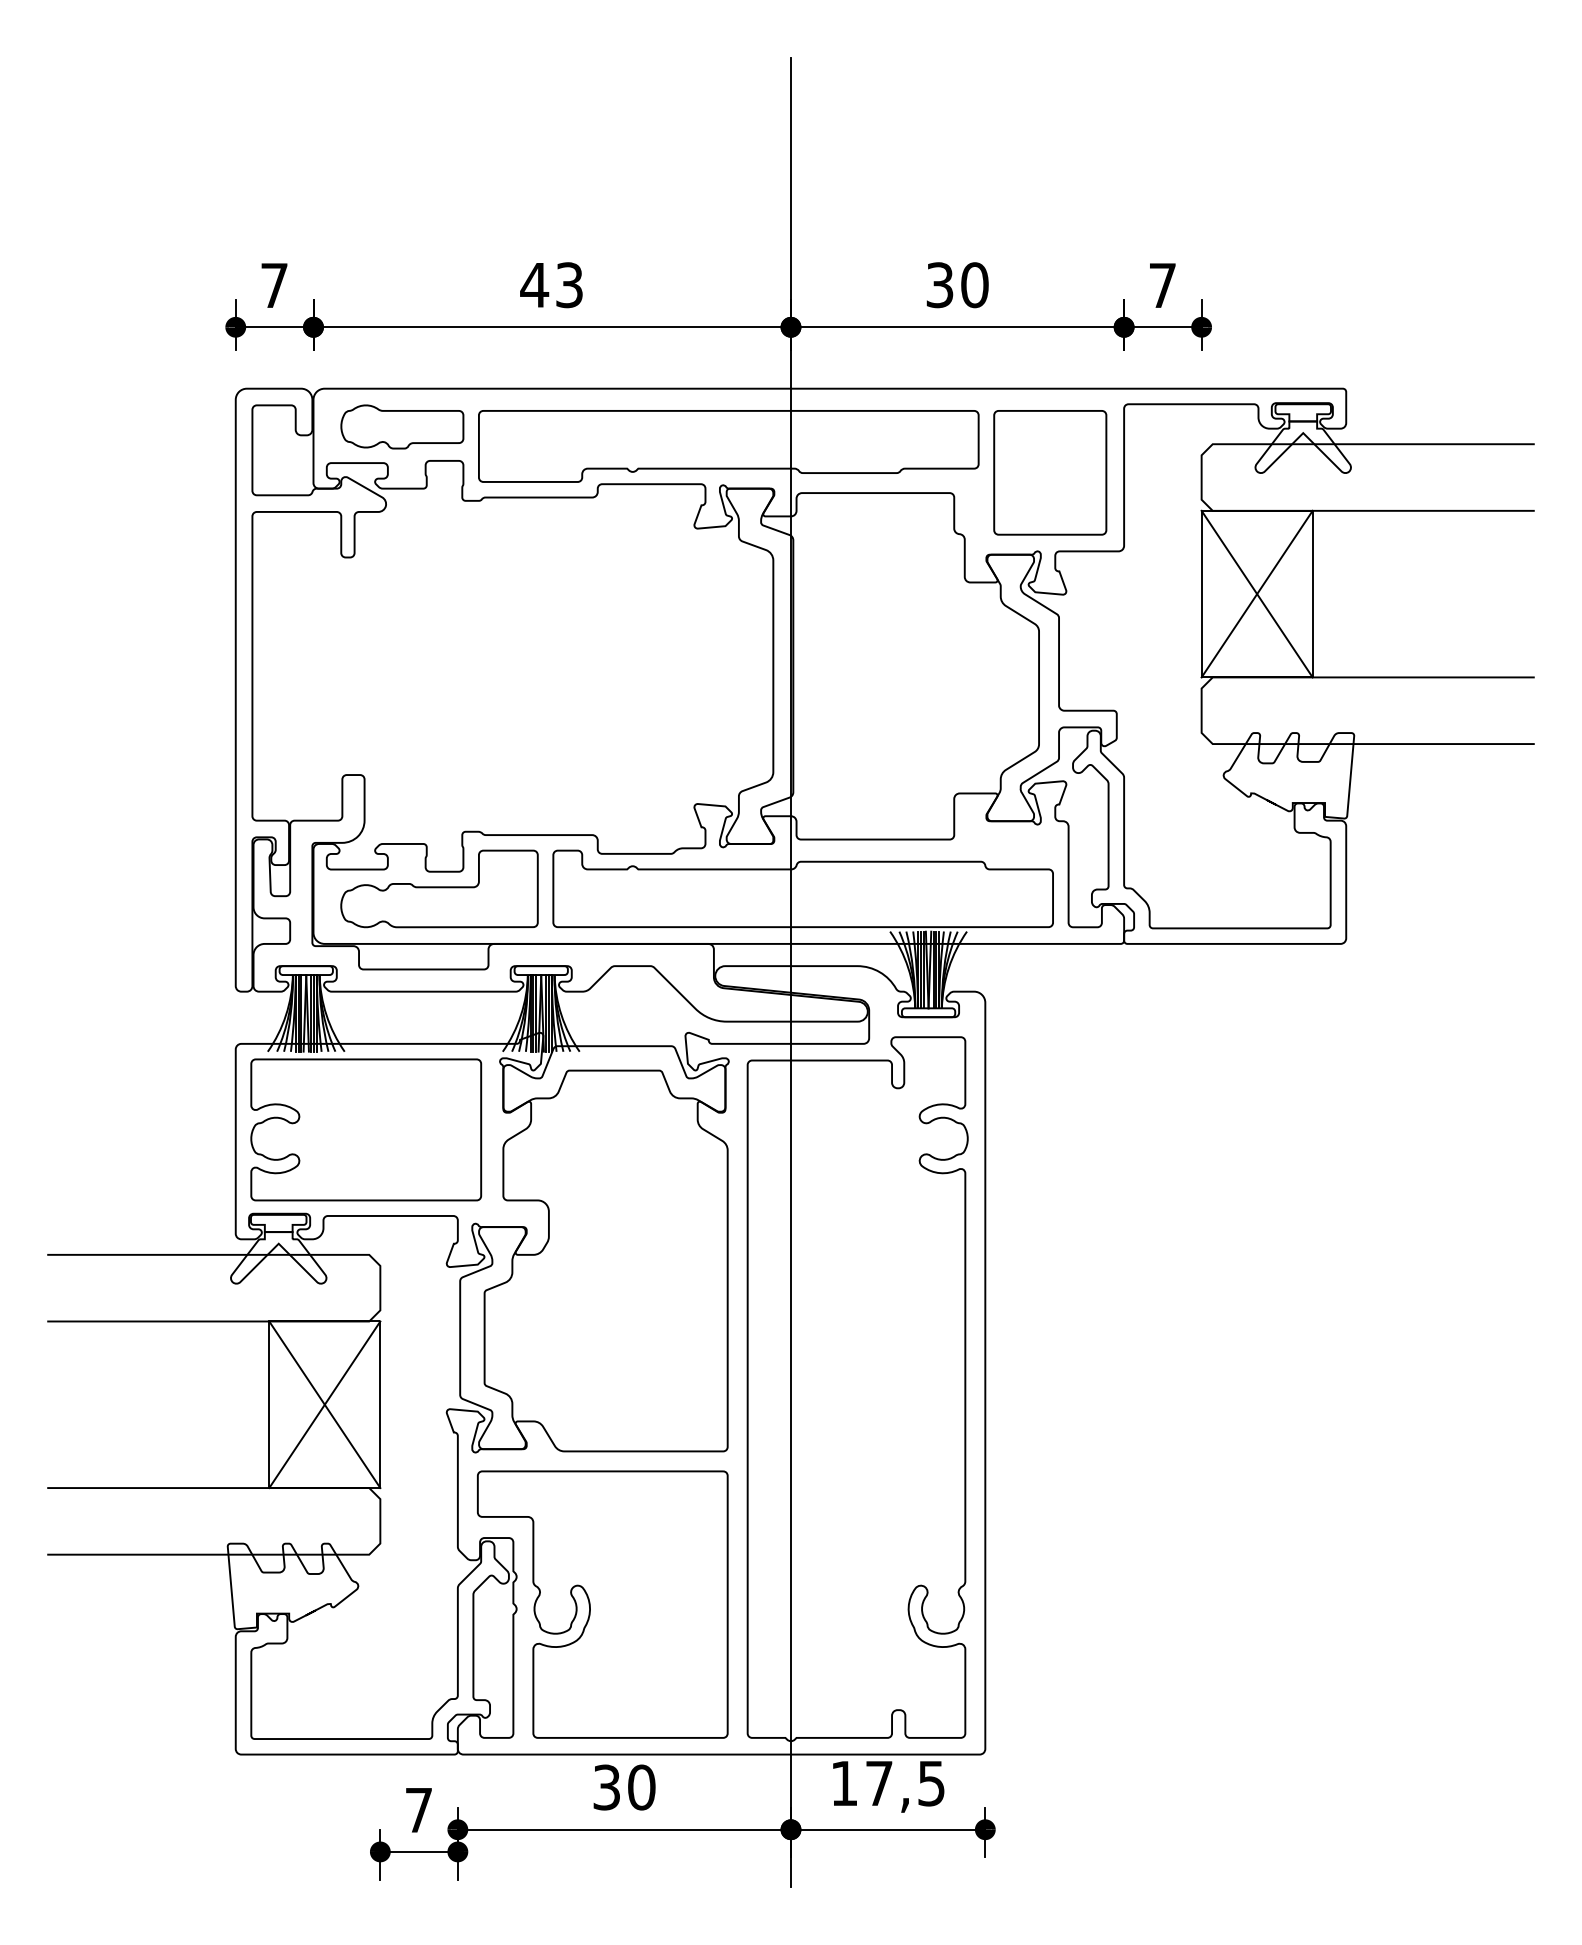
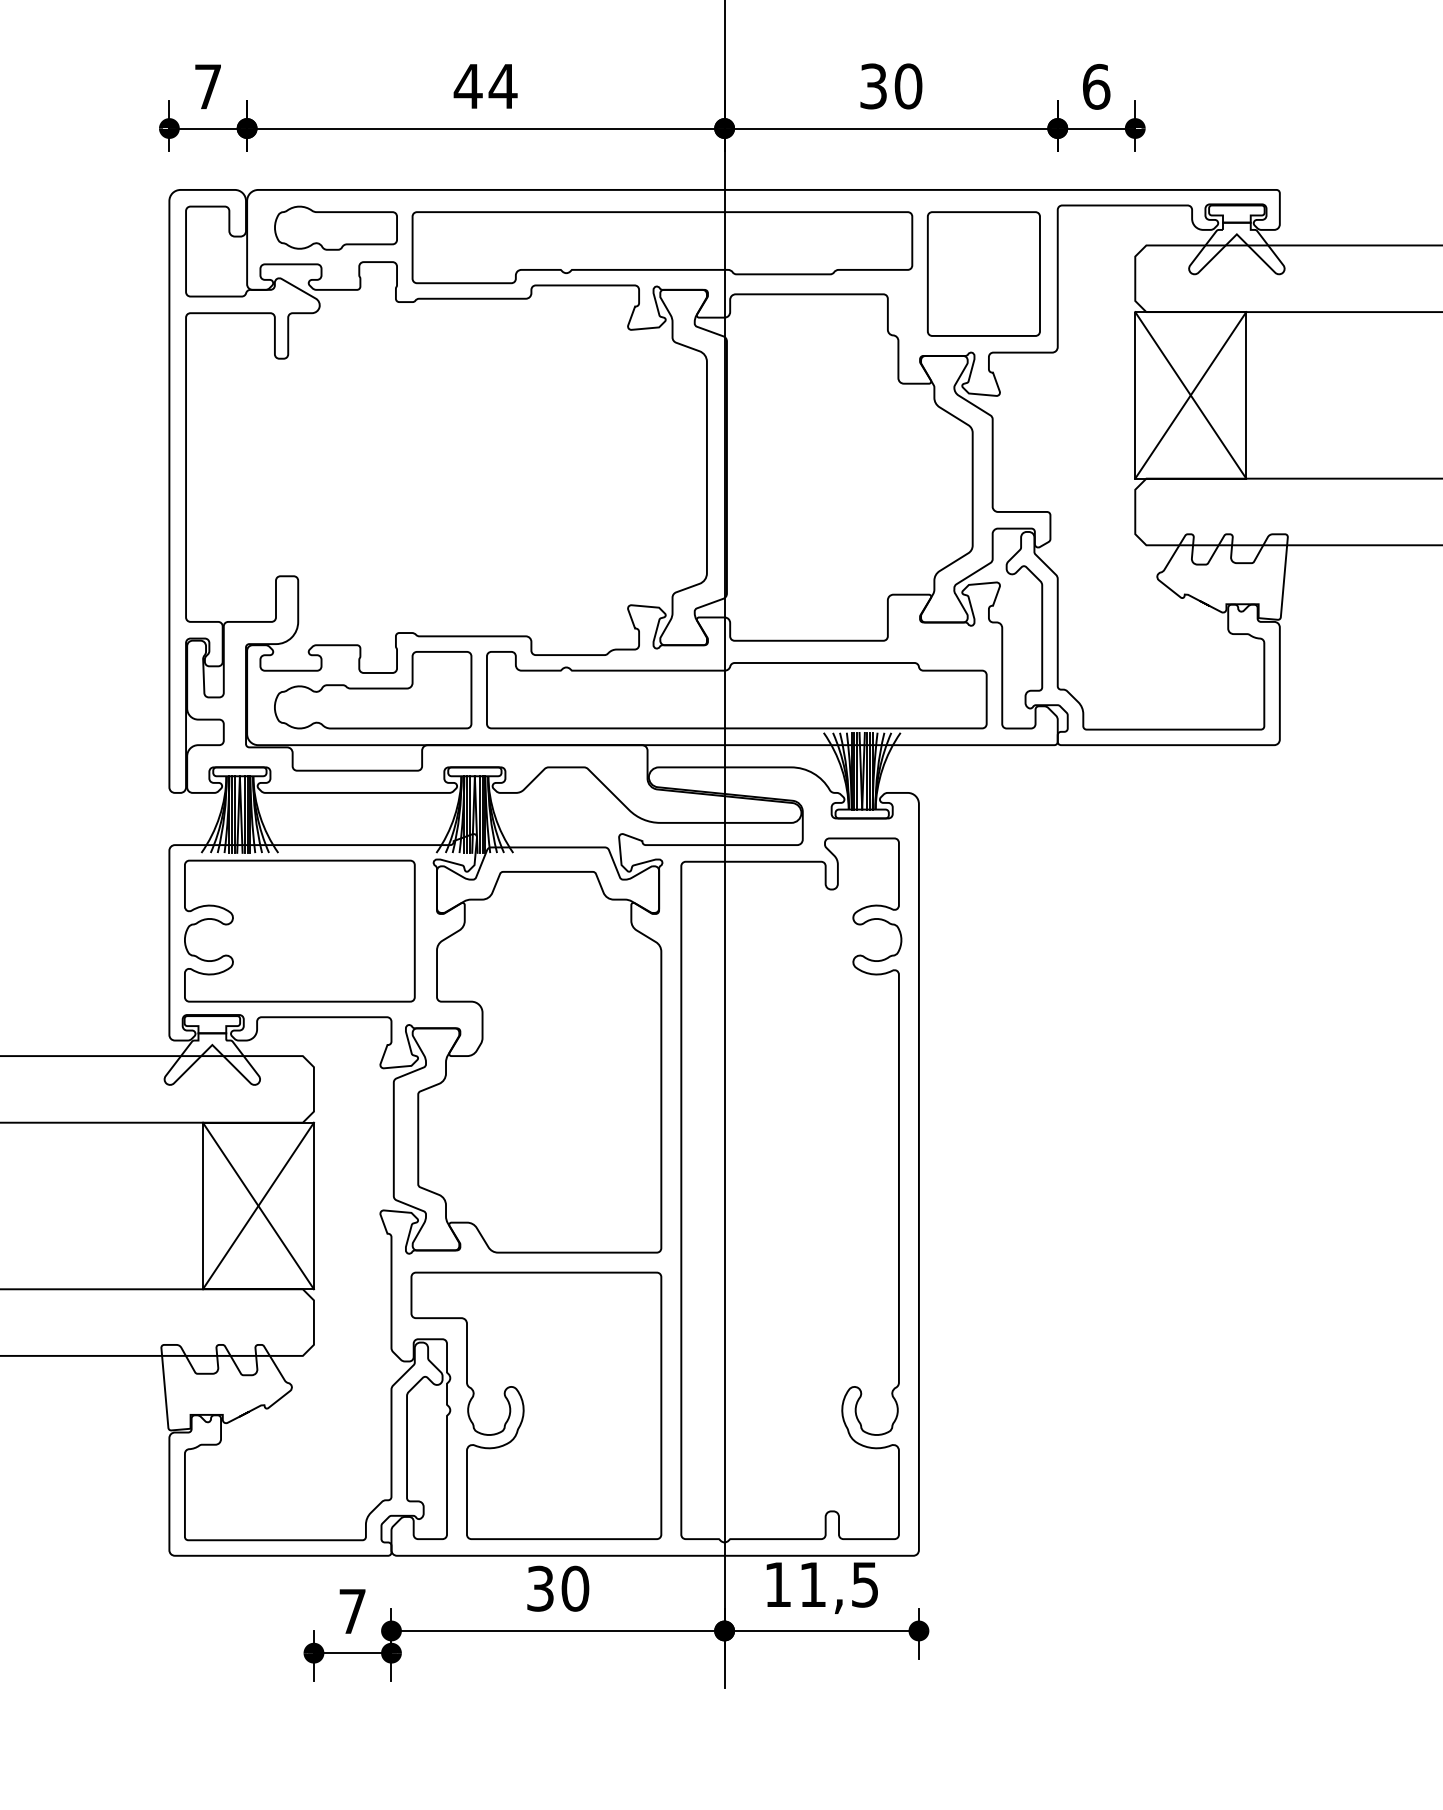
text: (569, 285) -> (503, 86), 43 -> 44
text: (1162, 285) -> (1096, 86), 7 -> 6
text: (879, 1783) -> (813, 1584), 17,5 -> 11,5

